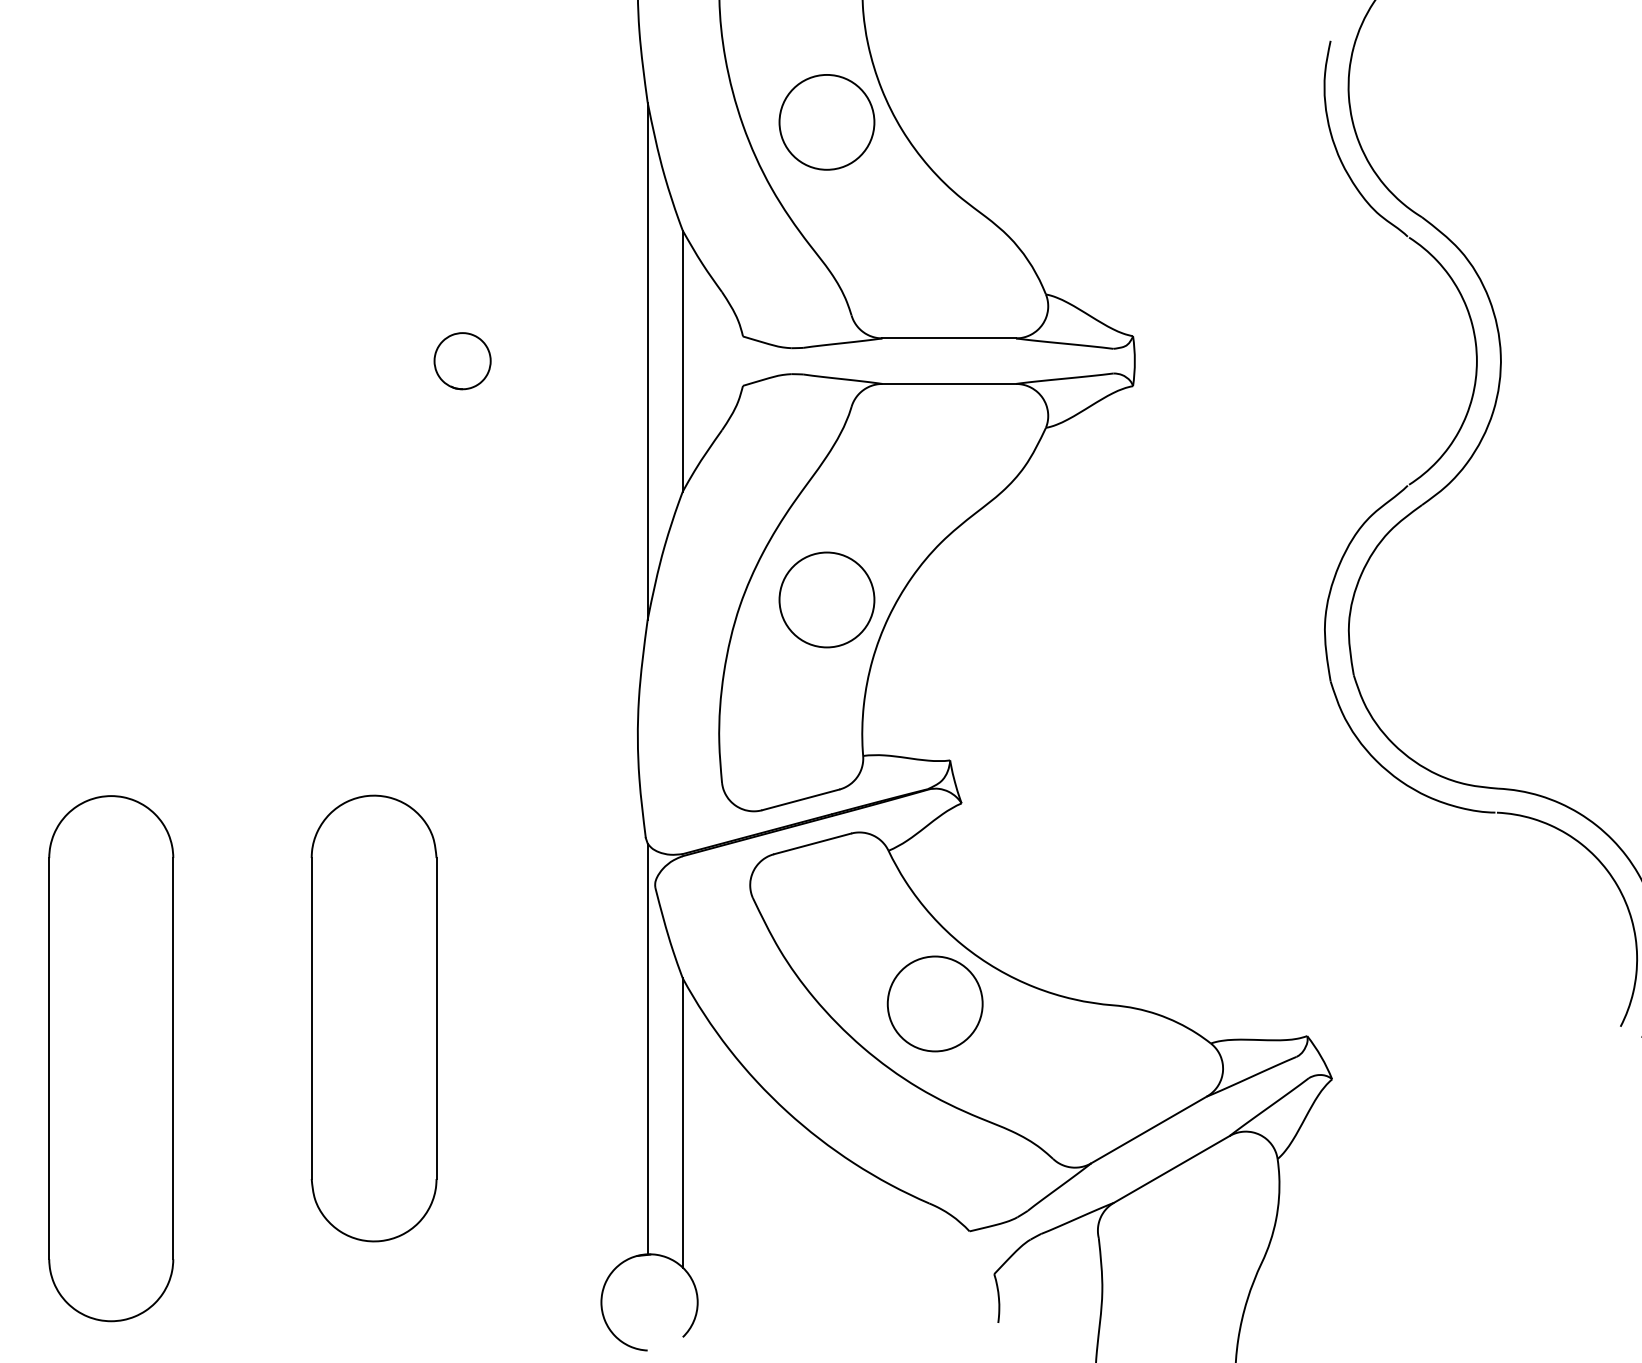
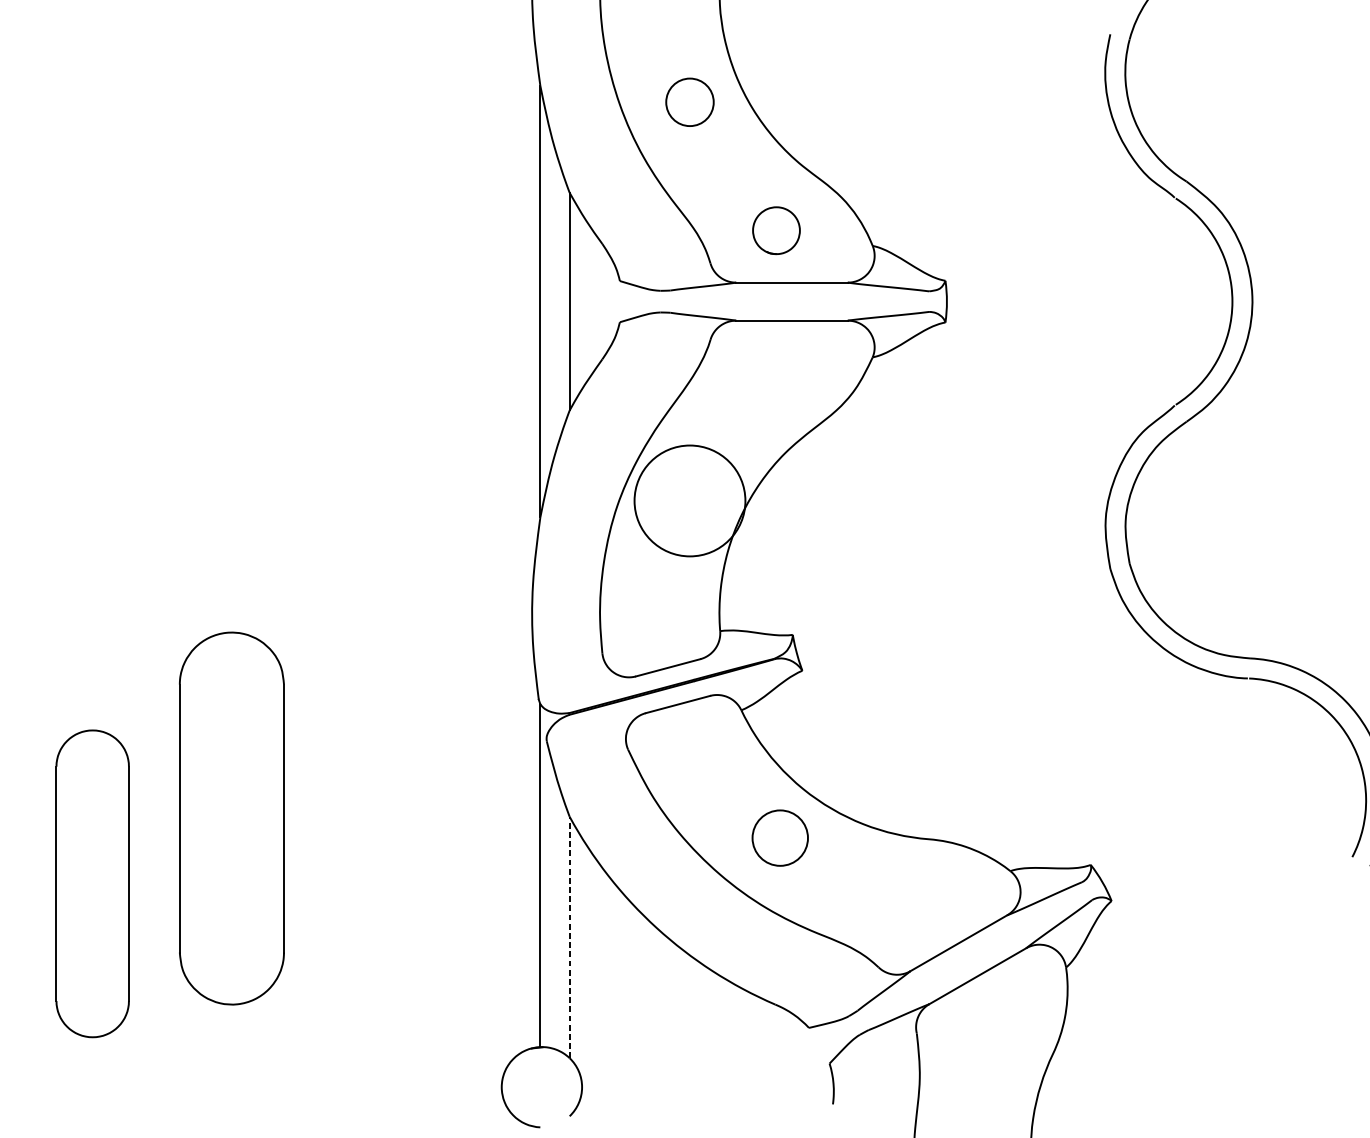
circle: (826, 121) -> (689, 101), size x0.6
part: (462, 361) -> (776, 230), moved
circle: (826, 599) -> (689, 500), size x1.4
circle: (934, 1003) -> (779, 837), size x0.7
part: (373, 1018) -> (231, 818), moved
part: (111, 1058) -> (92, 883), size x0.7
line: (682, 1123) -> (569, 937), solid -> dashed

